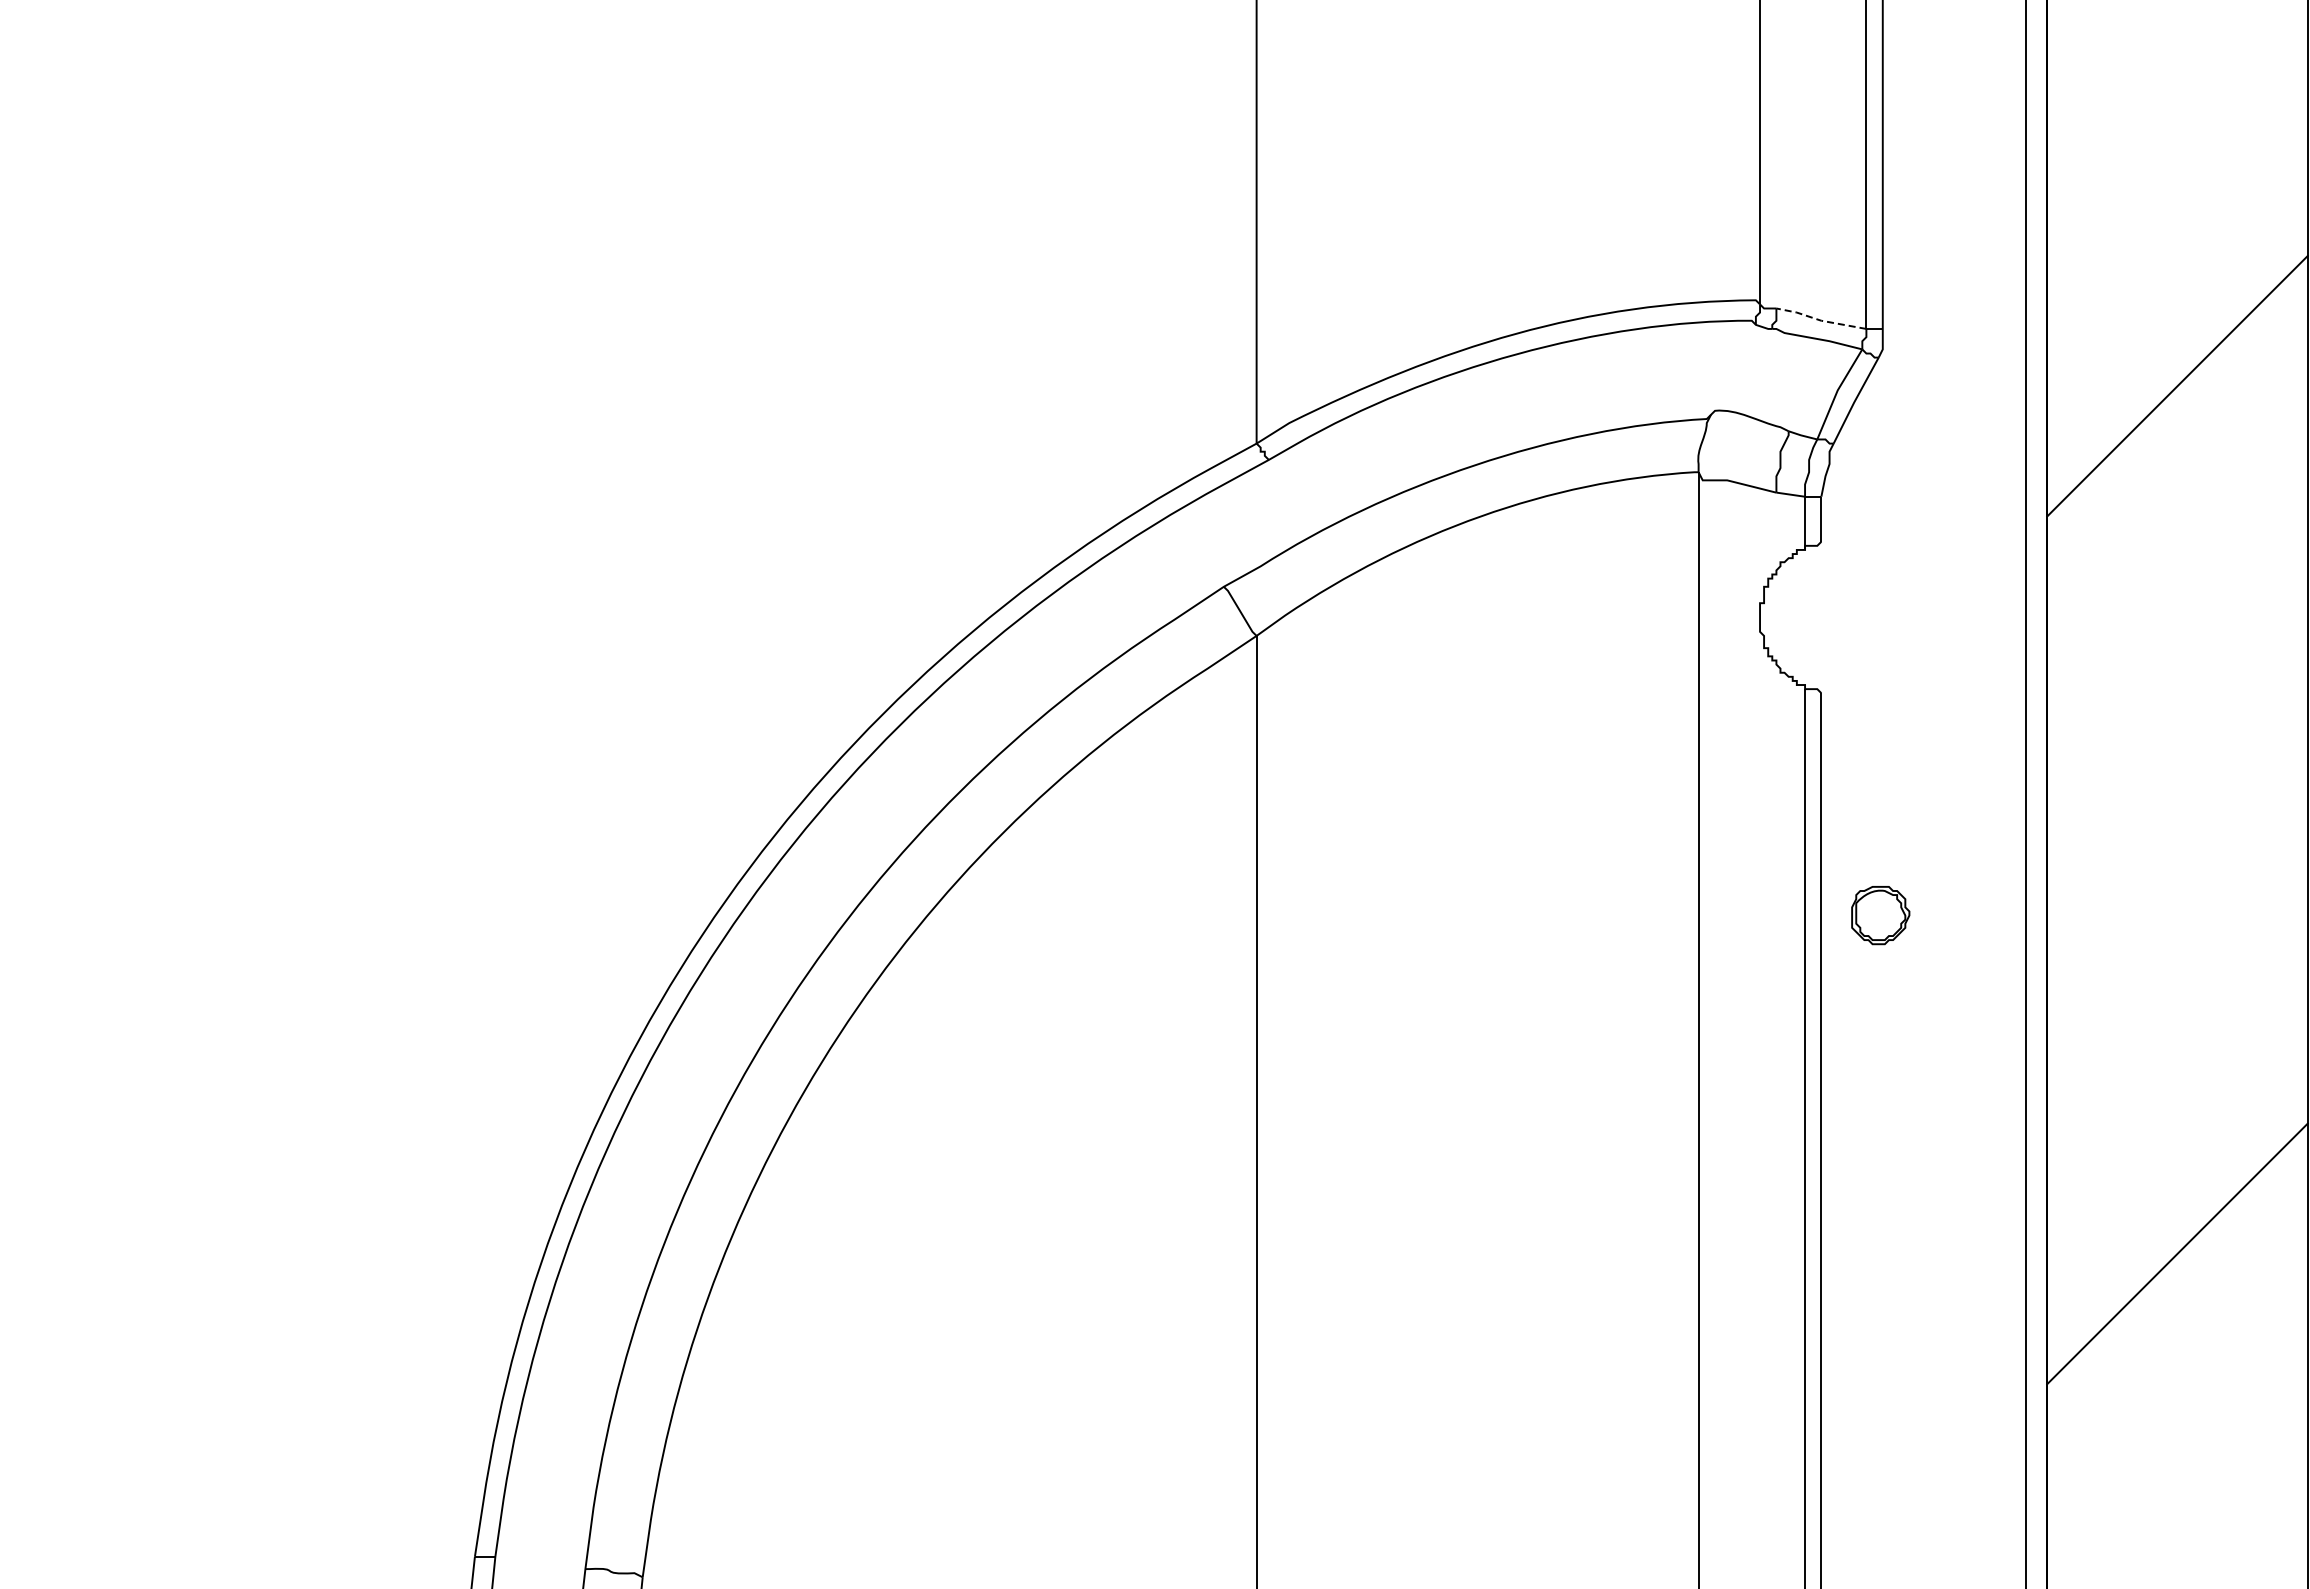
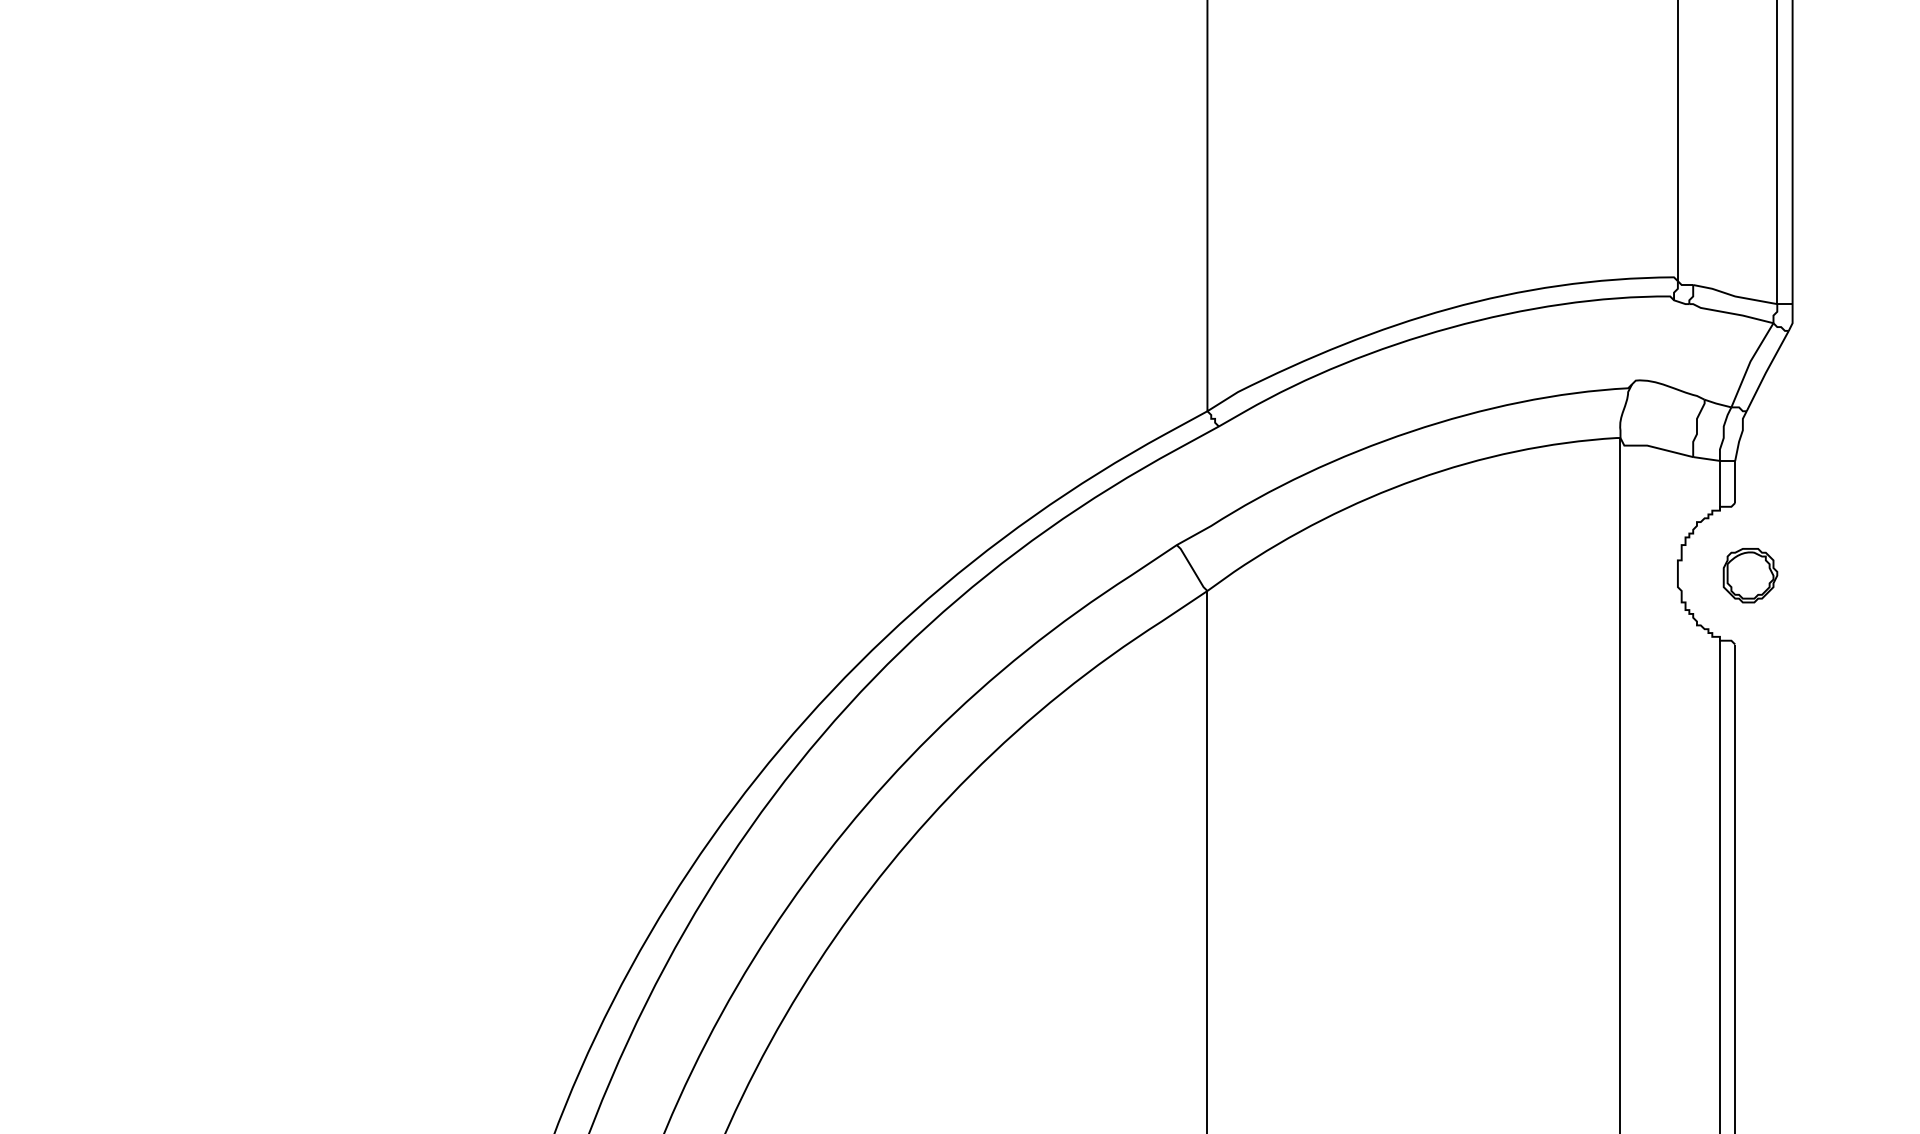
line: (1820, 320) -> (1734, 296), dashed -> solid
part: (1880, 915) -> (1750, 575), moved

